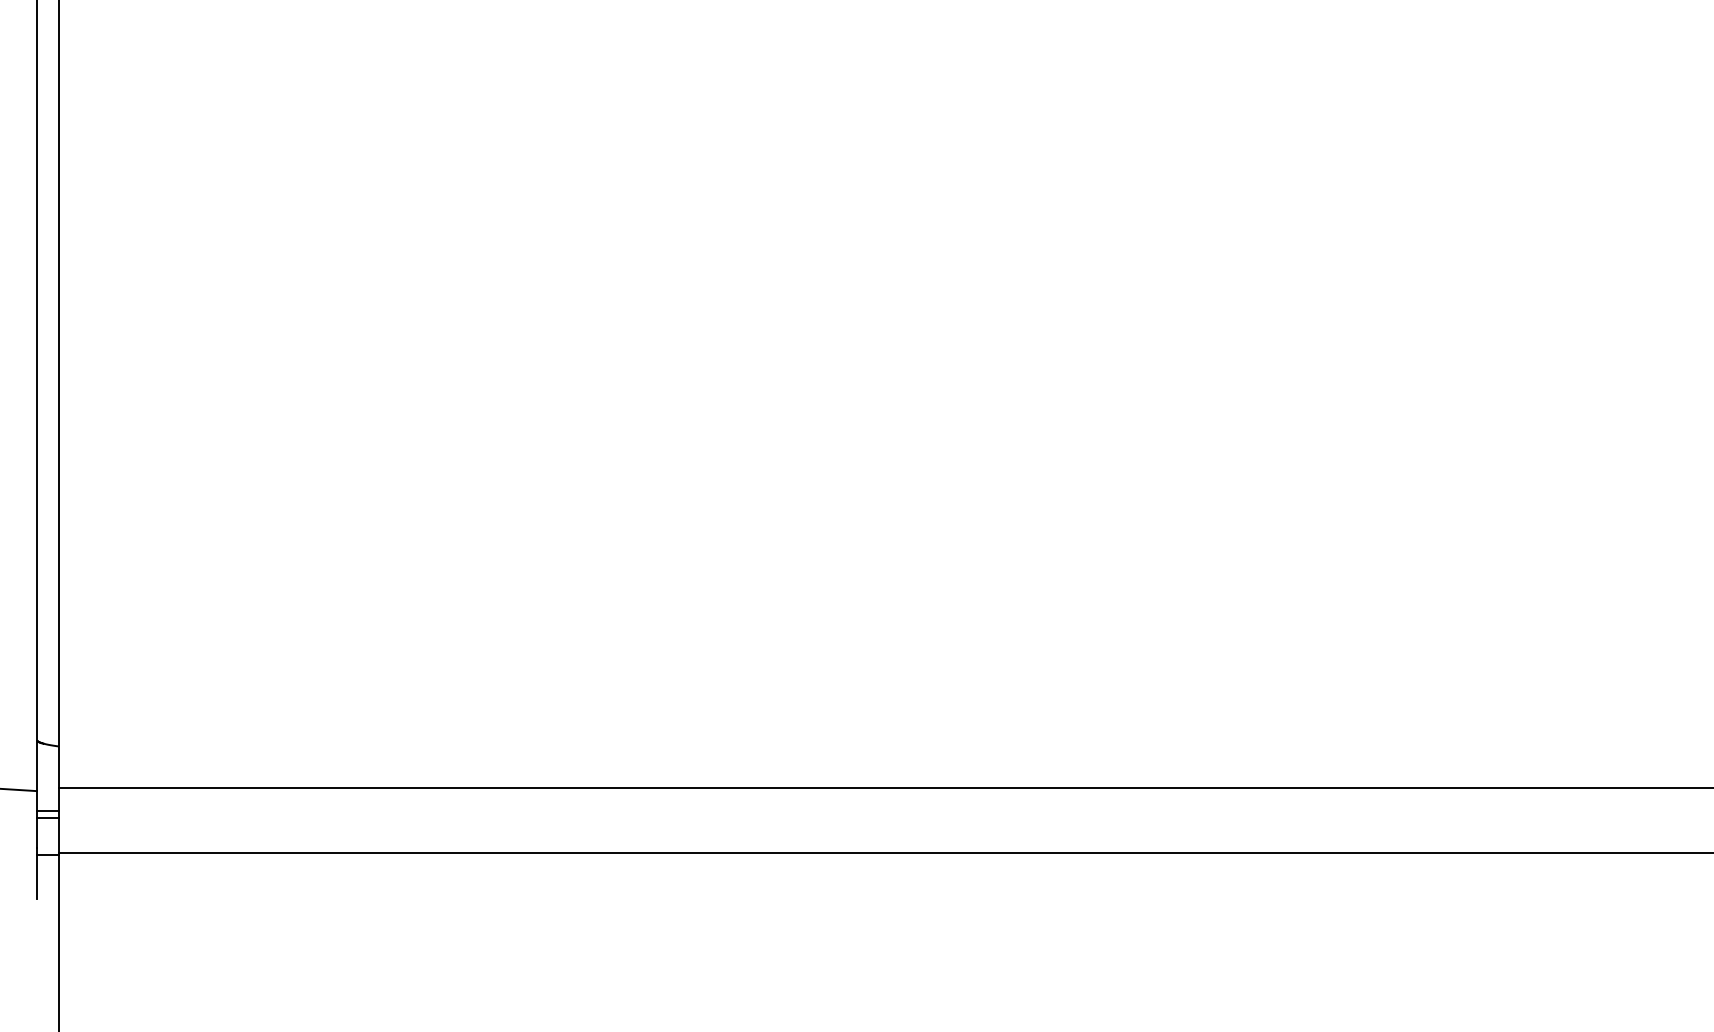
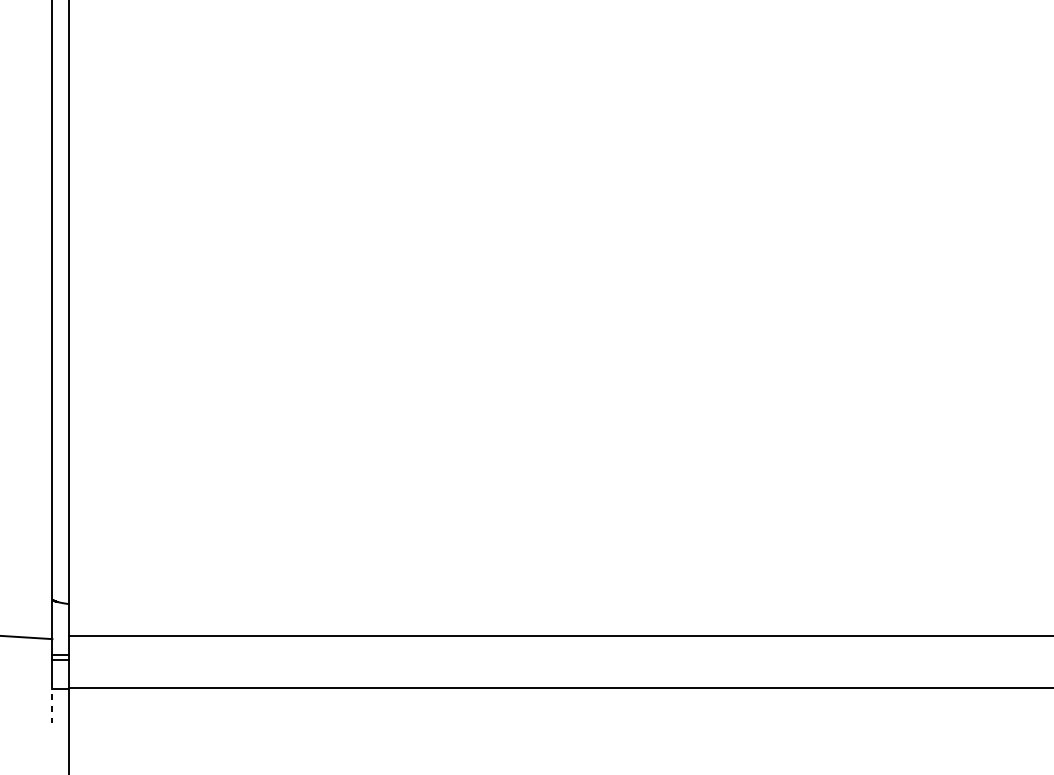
line: (37, 873) -> (52, 703), solid -> dashed

